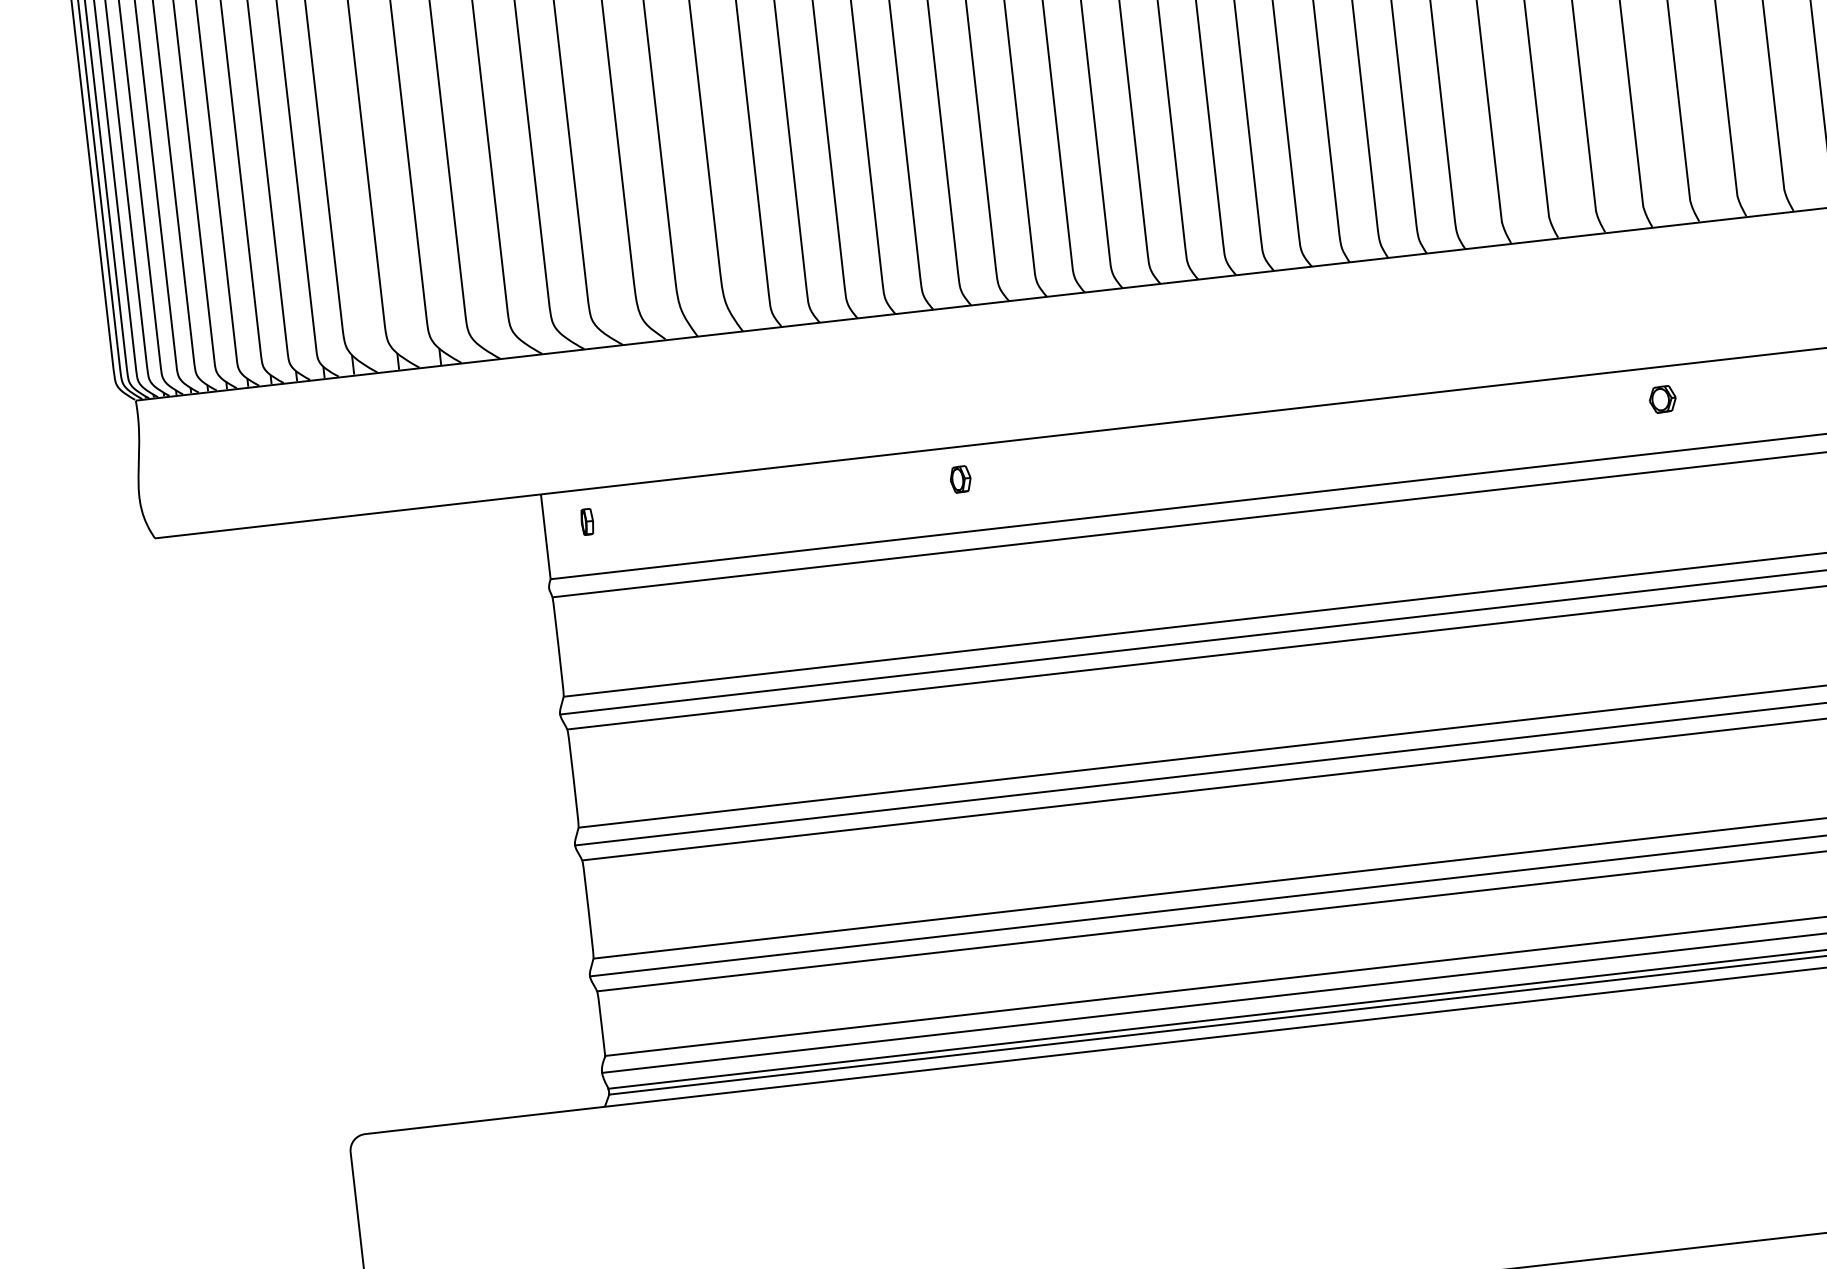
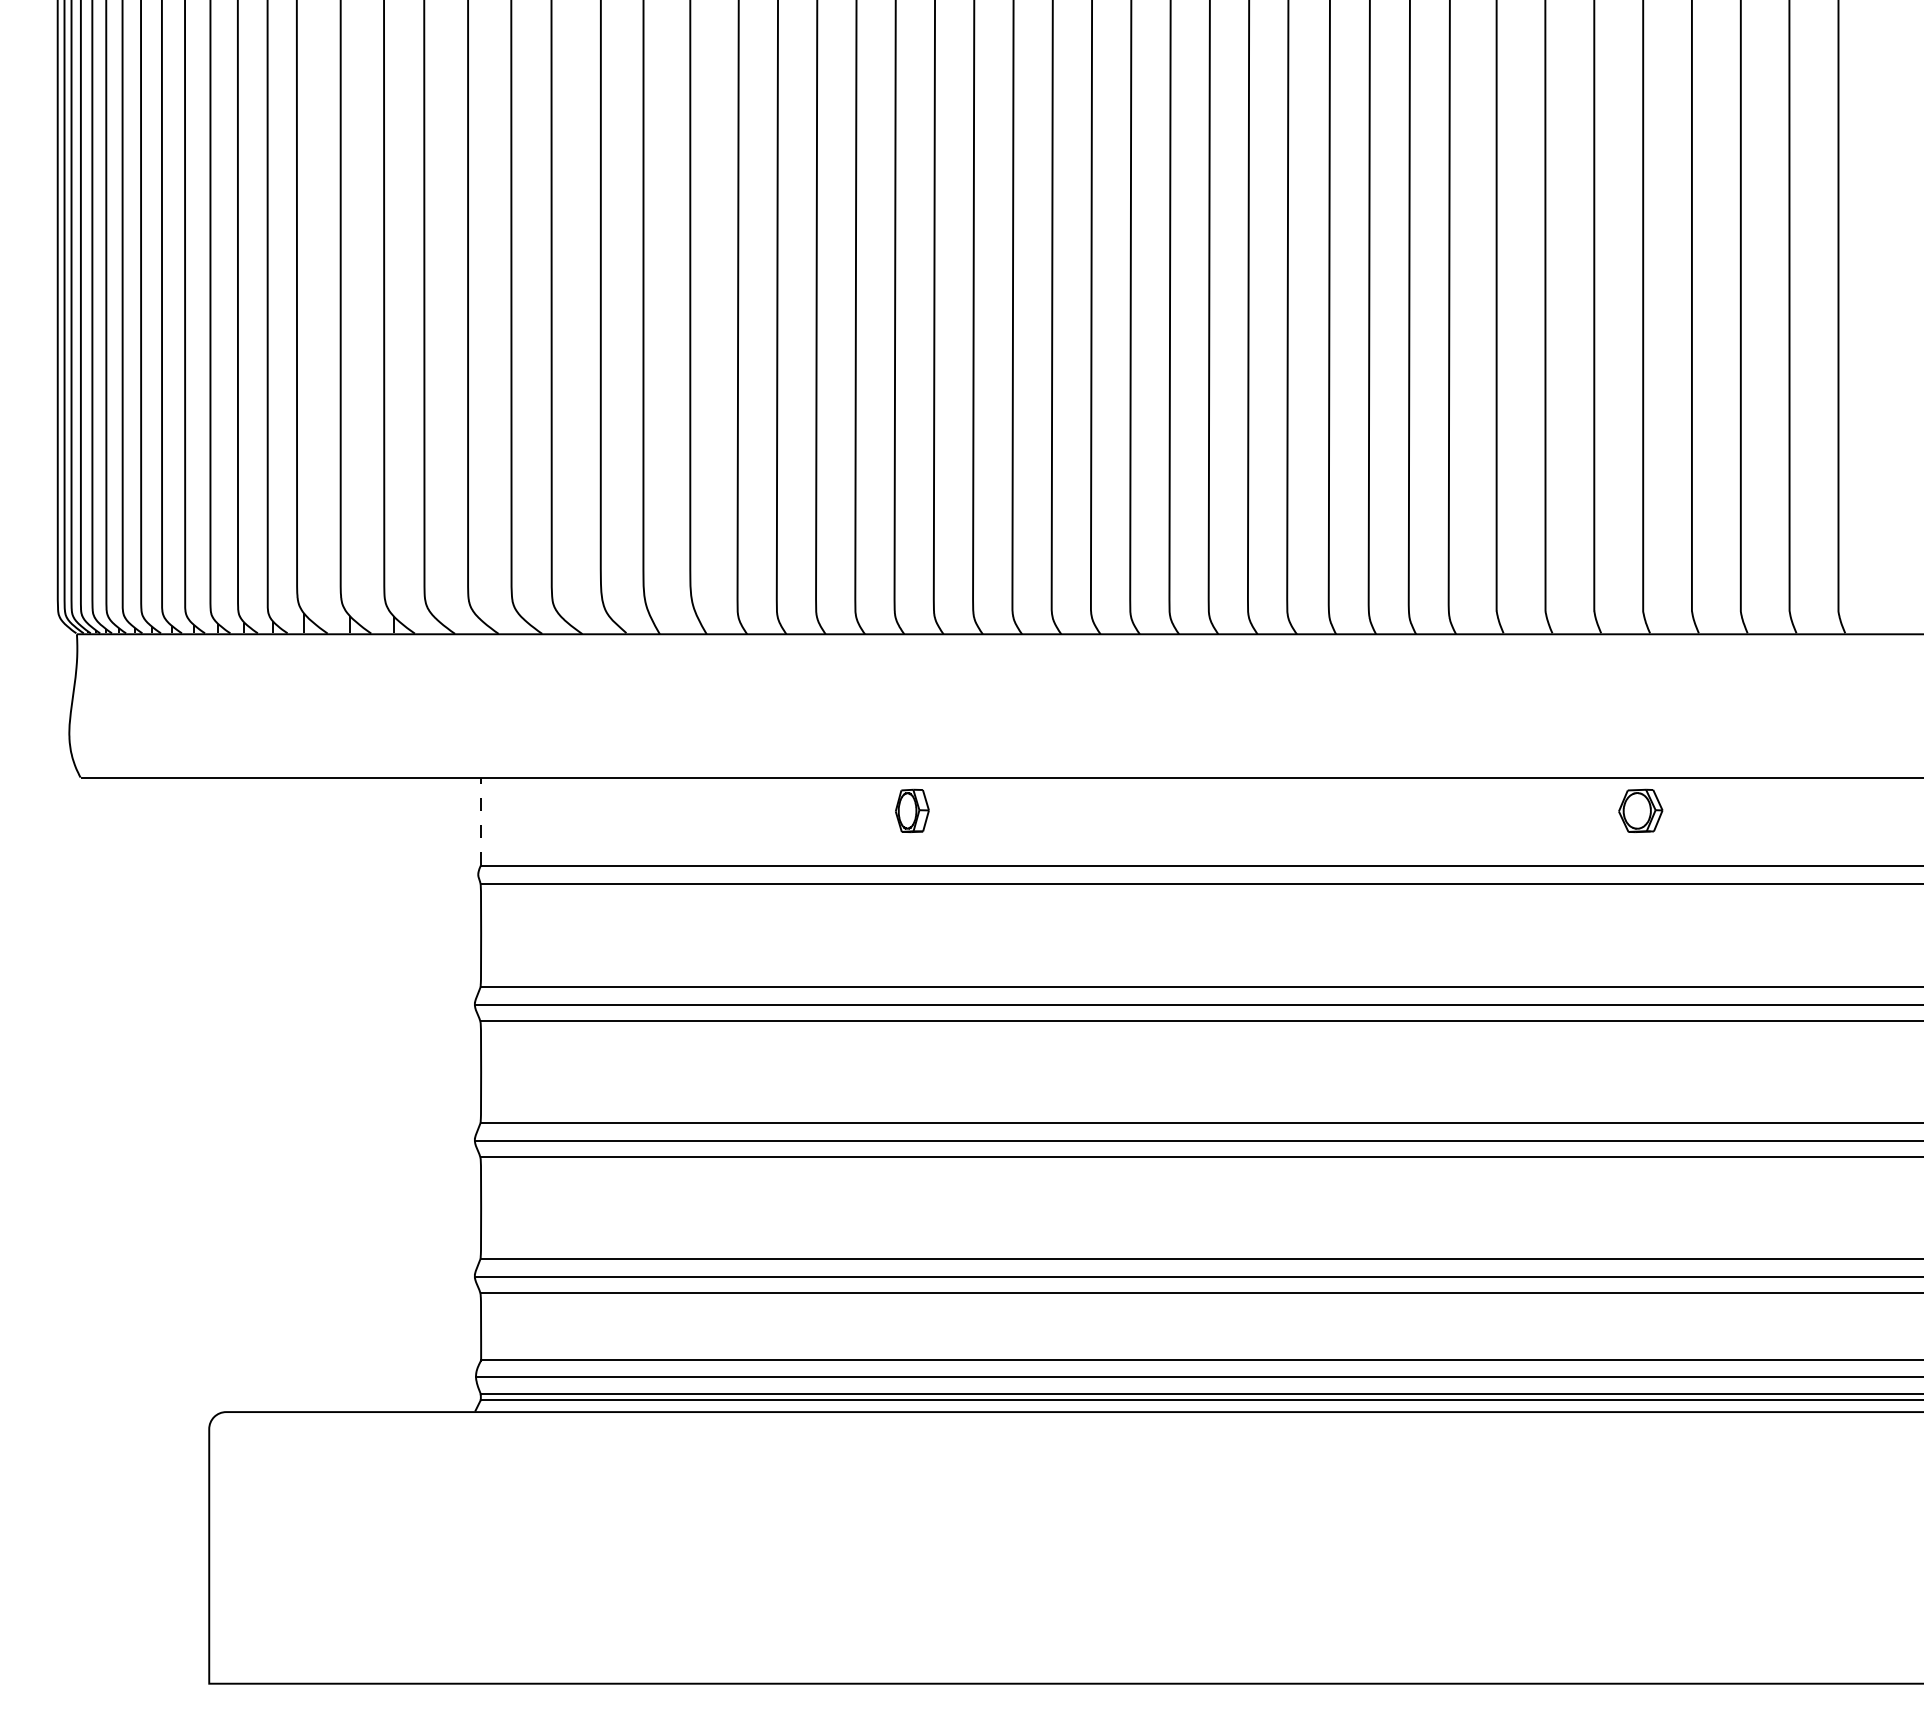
part: (1662, 399) -> (1640, 811), size x1.6
part: (960, 479) -> (912, 811), size x1.6
part: (586, 522) -> (524, 811), removed
line: (545, 536) -> (480, 821), solid -> dashed

